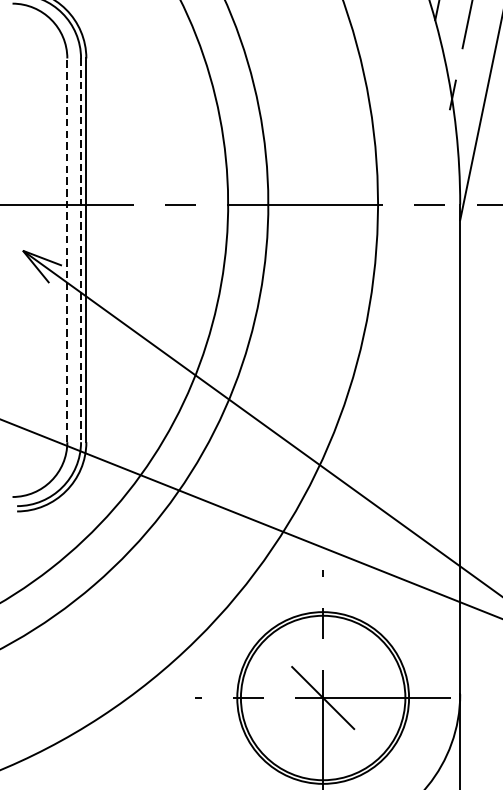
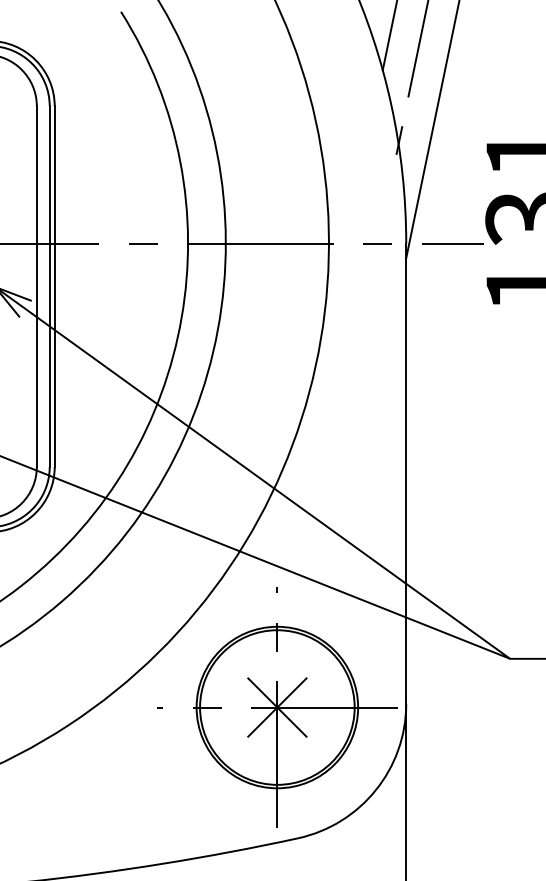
line: (66, 250) -> (36, 286), dashed -> solid
line: (80, 251) -> (49, 287), dashed -> solid
line: (323, 697) -> (277, 707), added

